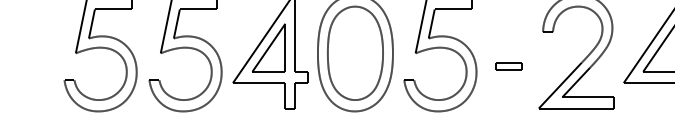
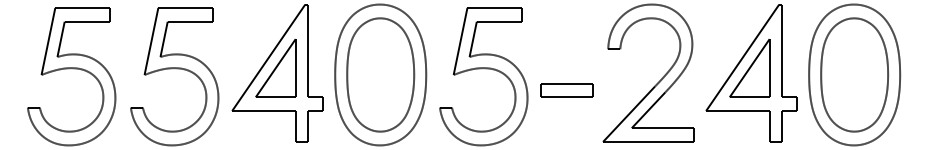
part: (508, 66) -> (566, 90), size x1.67

